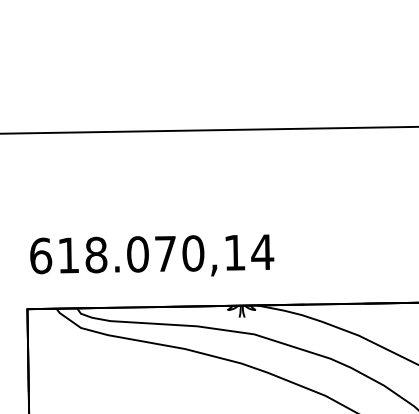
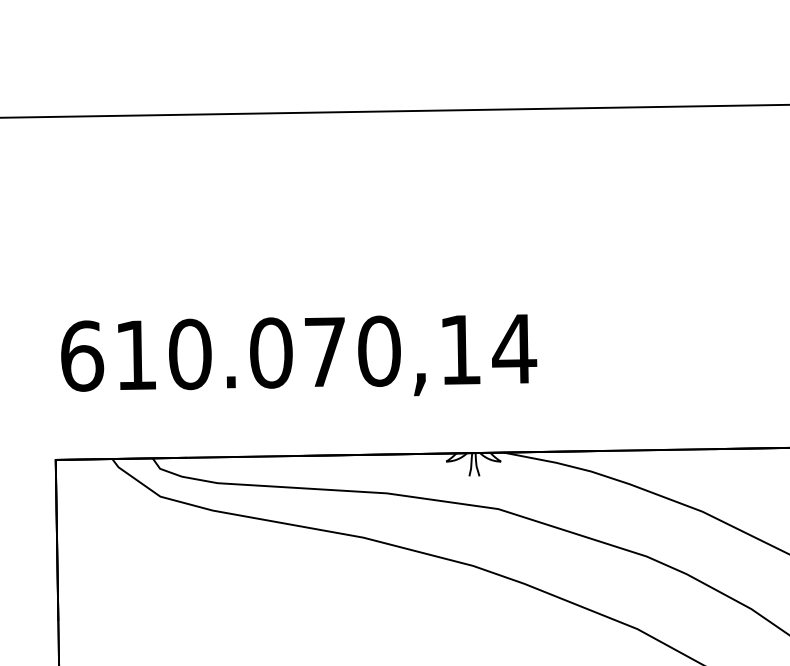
text: (96, 255) -> (190, 355), 618.070,14 -> 610.070,14

